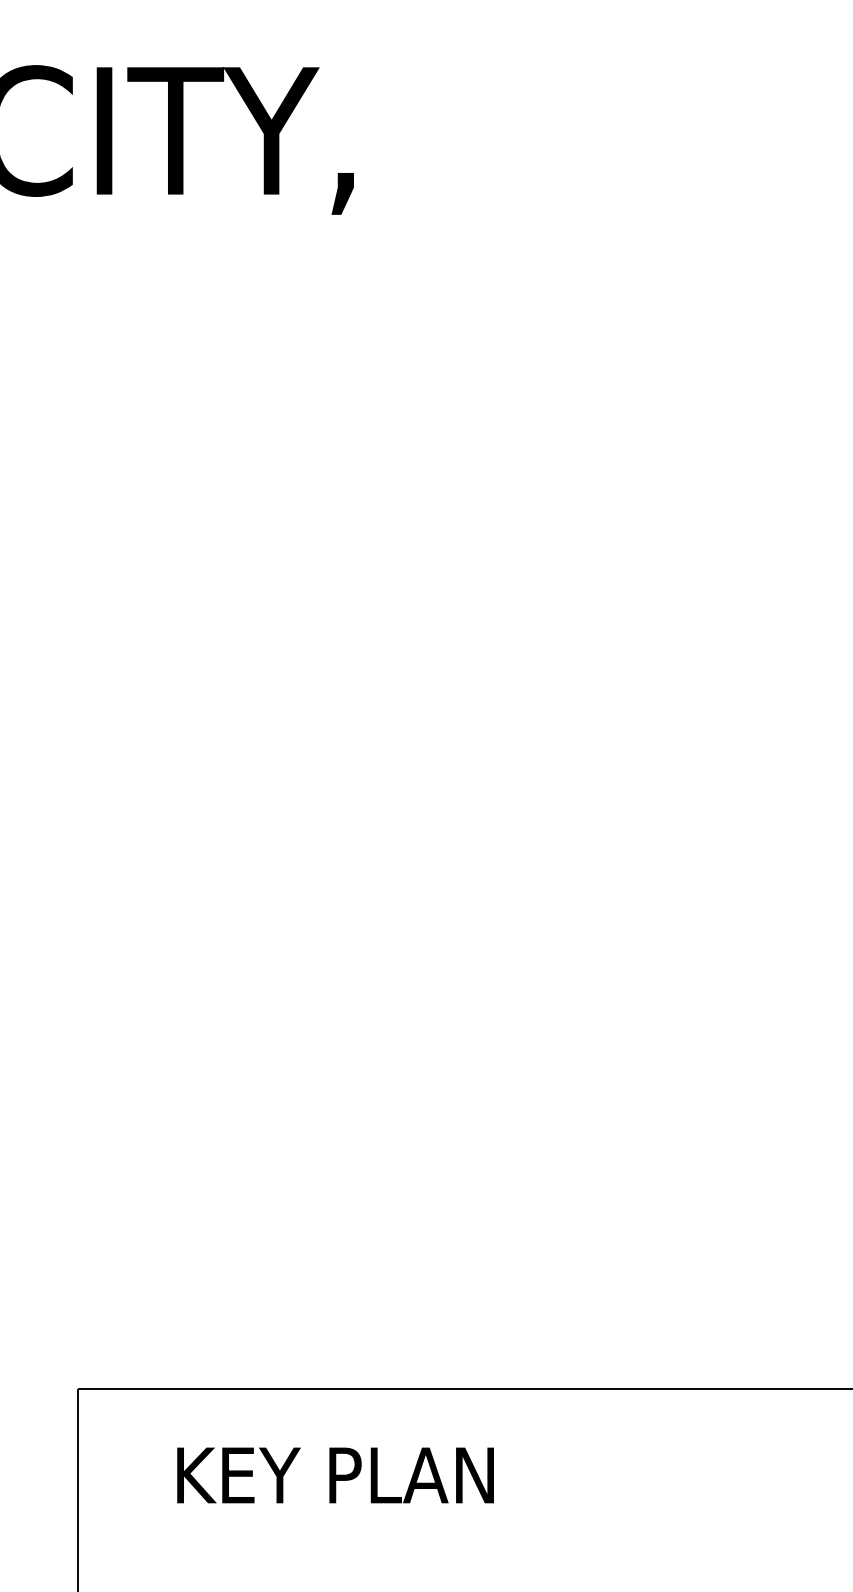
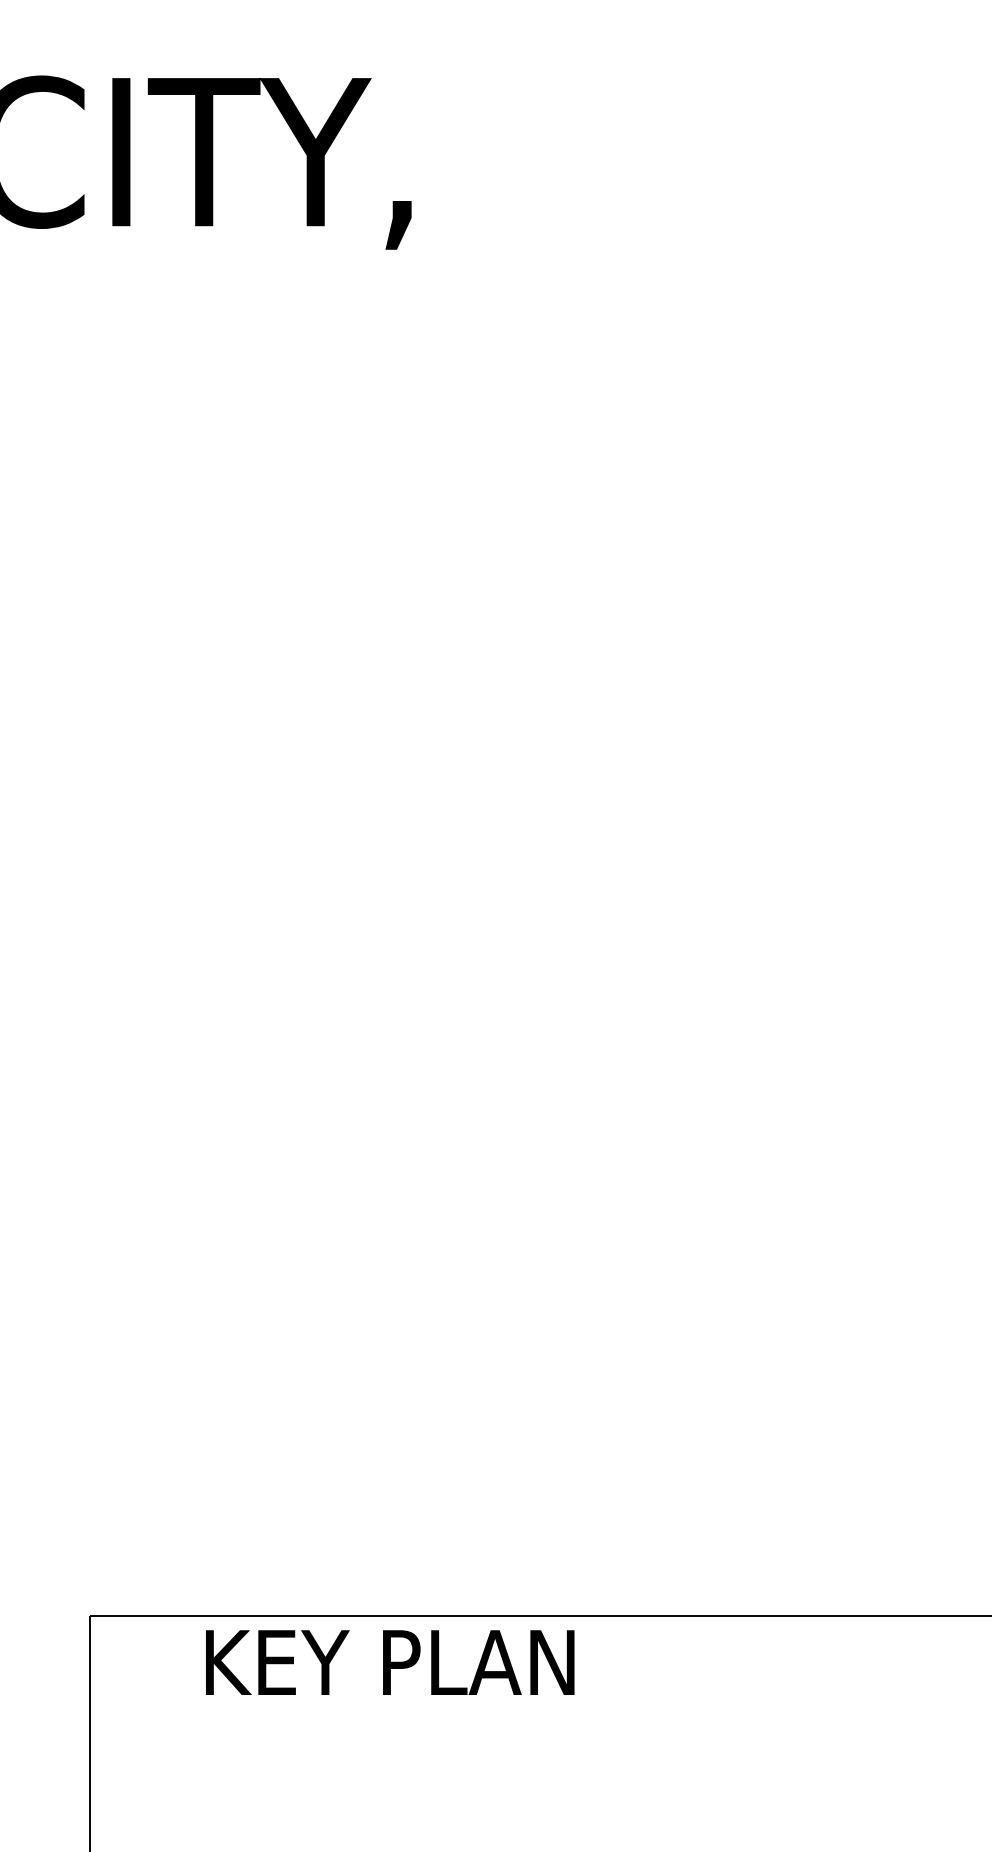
text: (335, 1475) -> (390, 1662), moved

